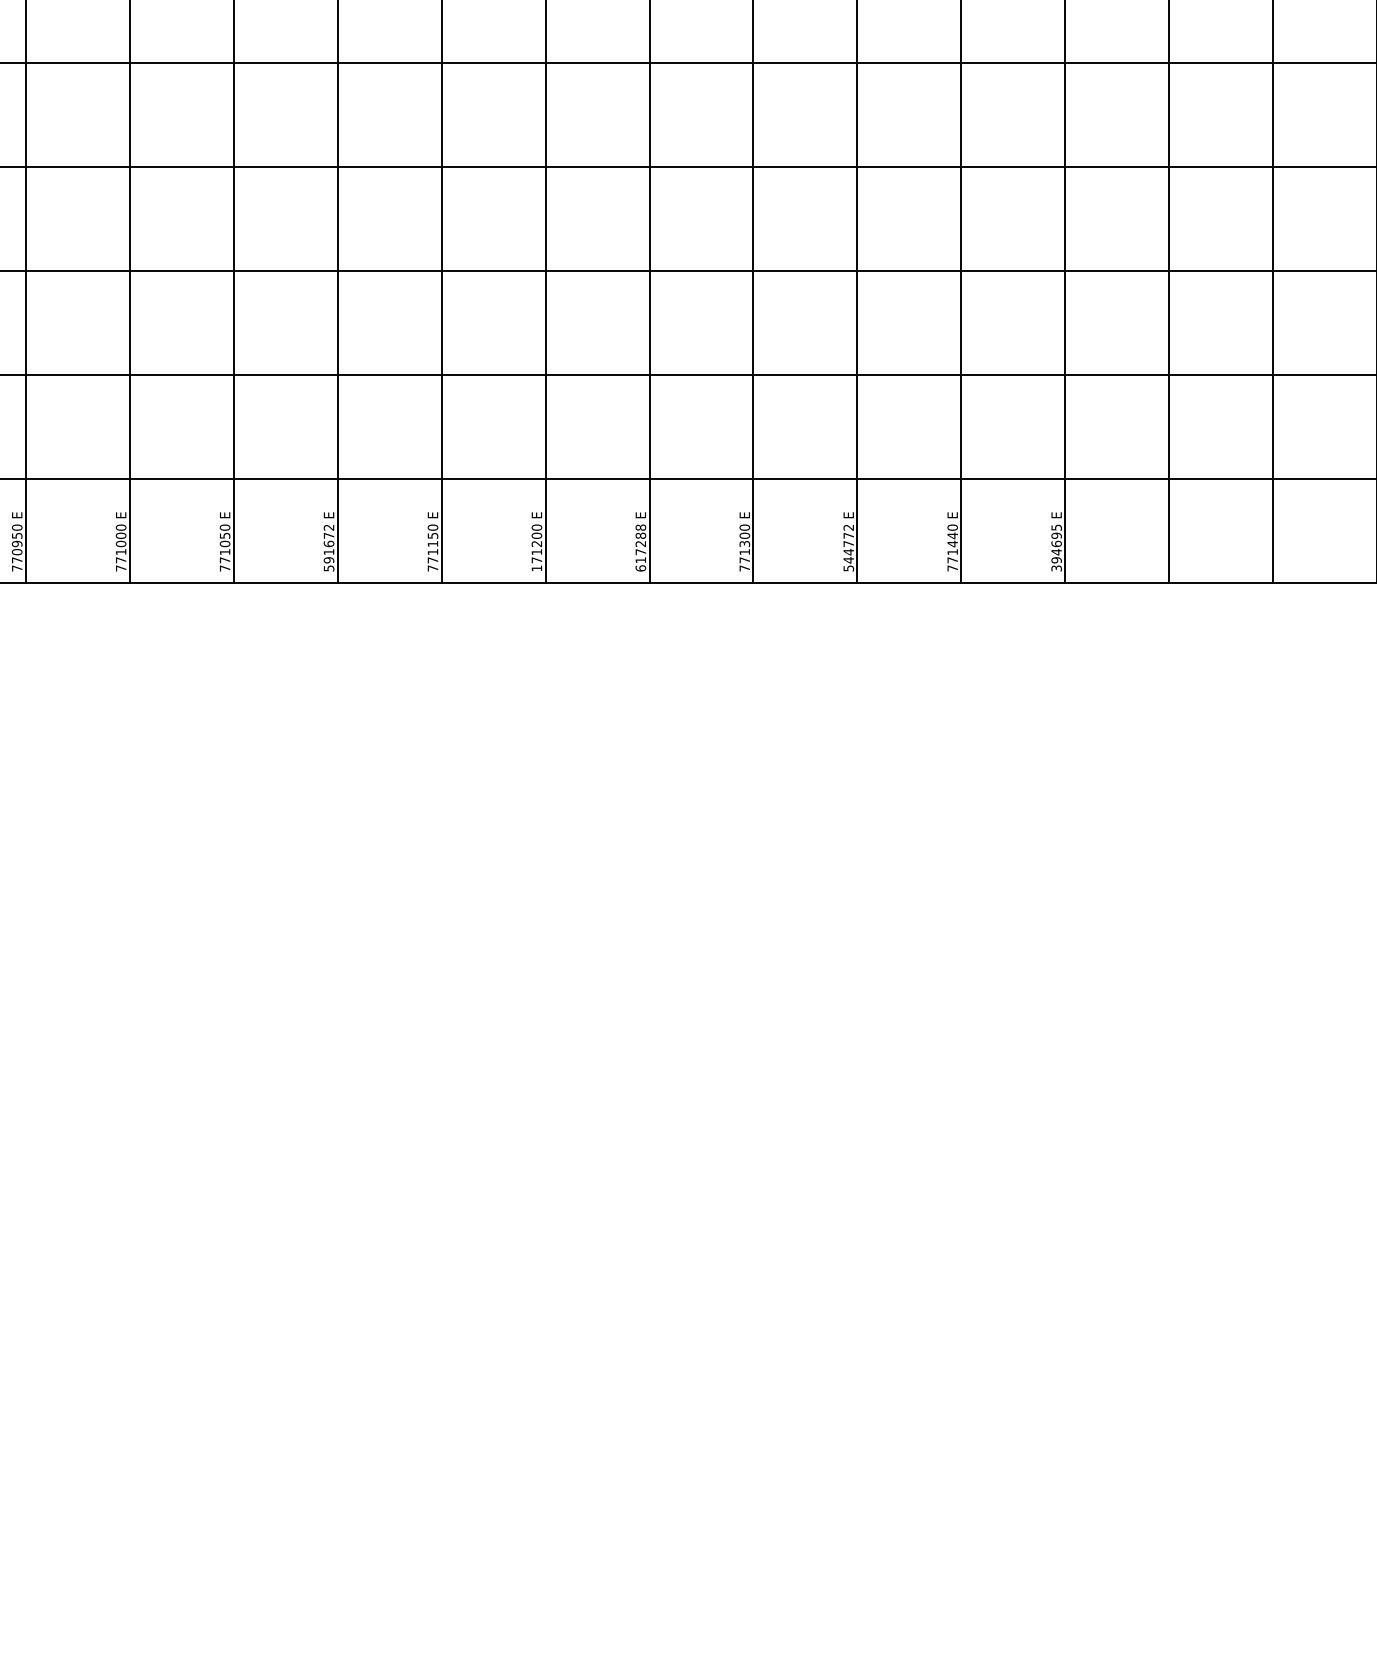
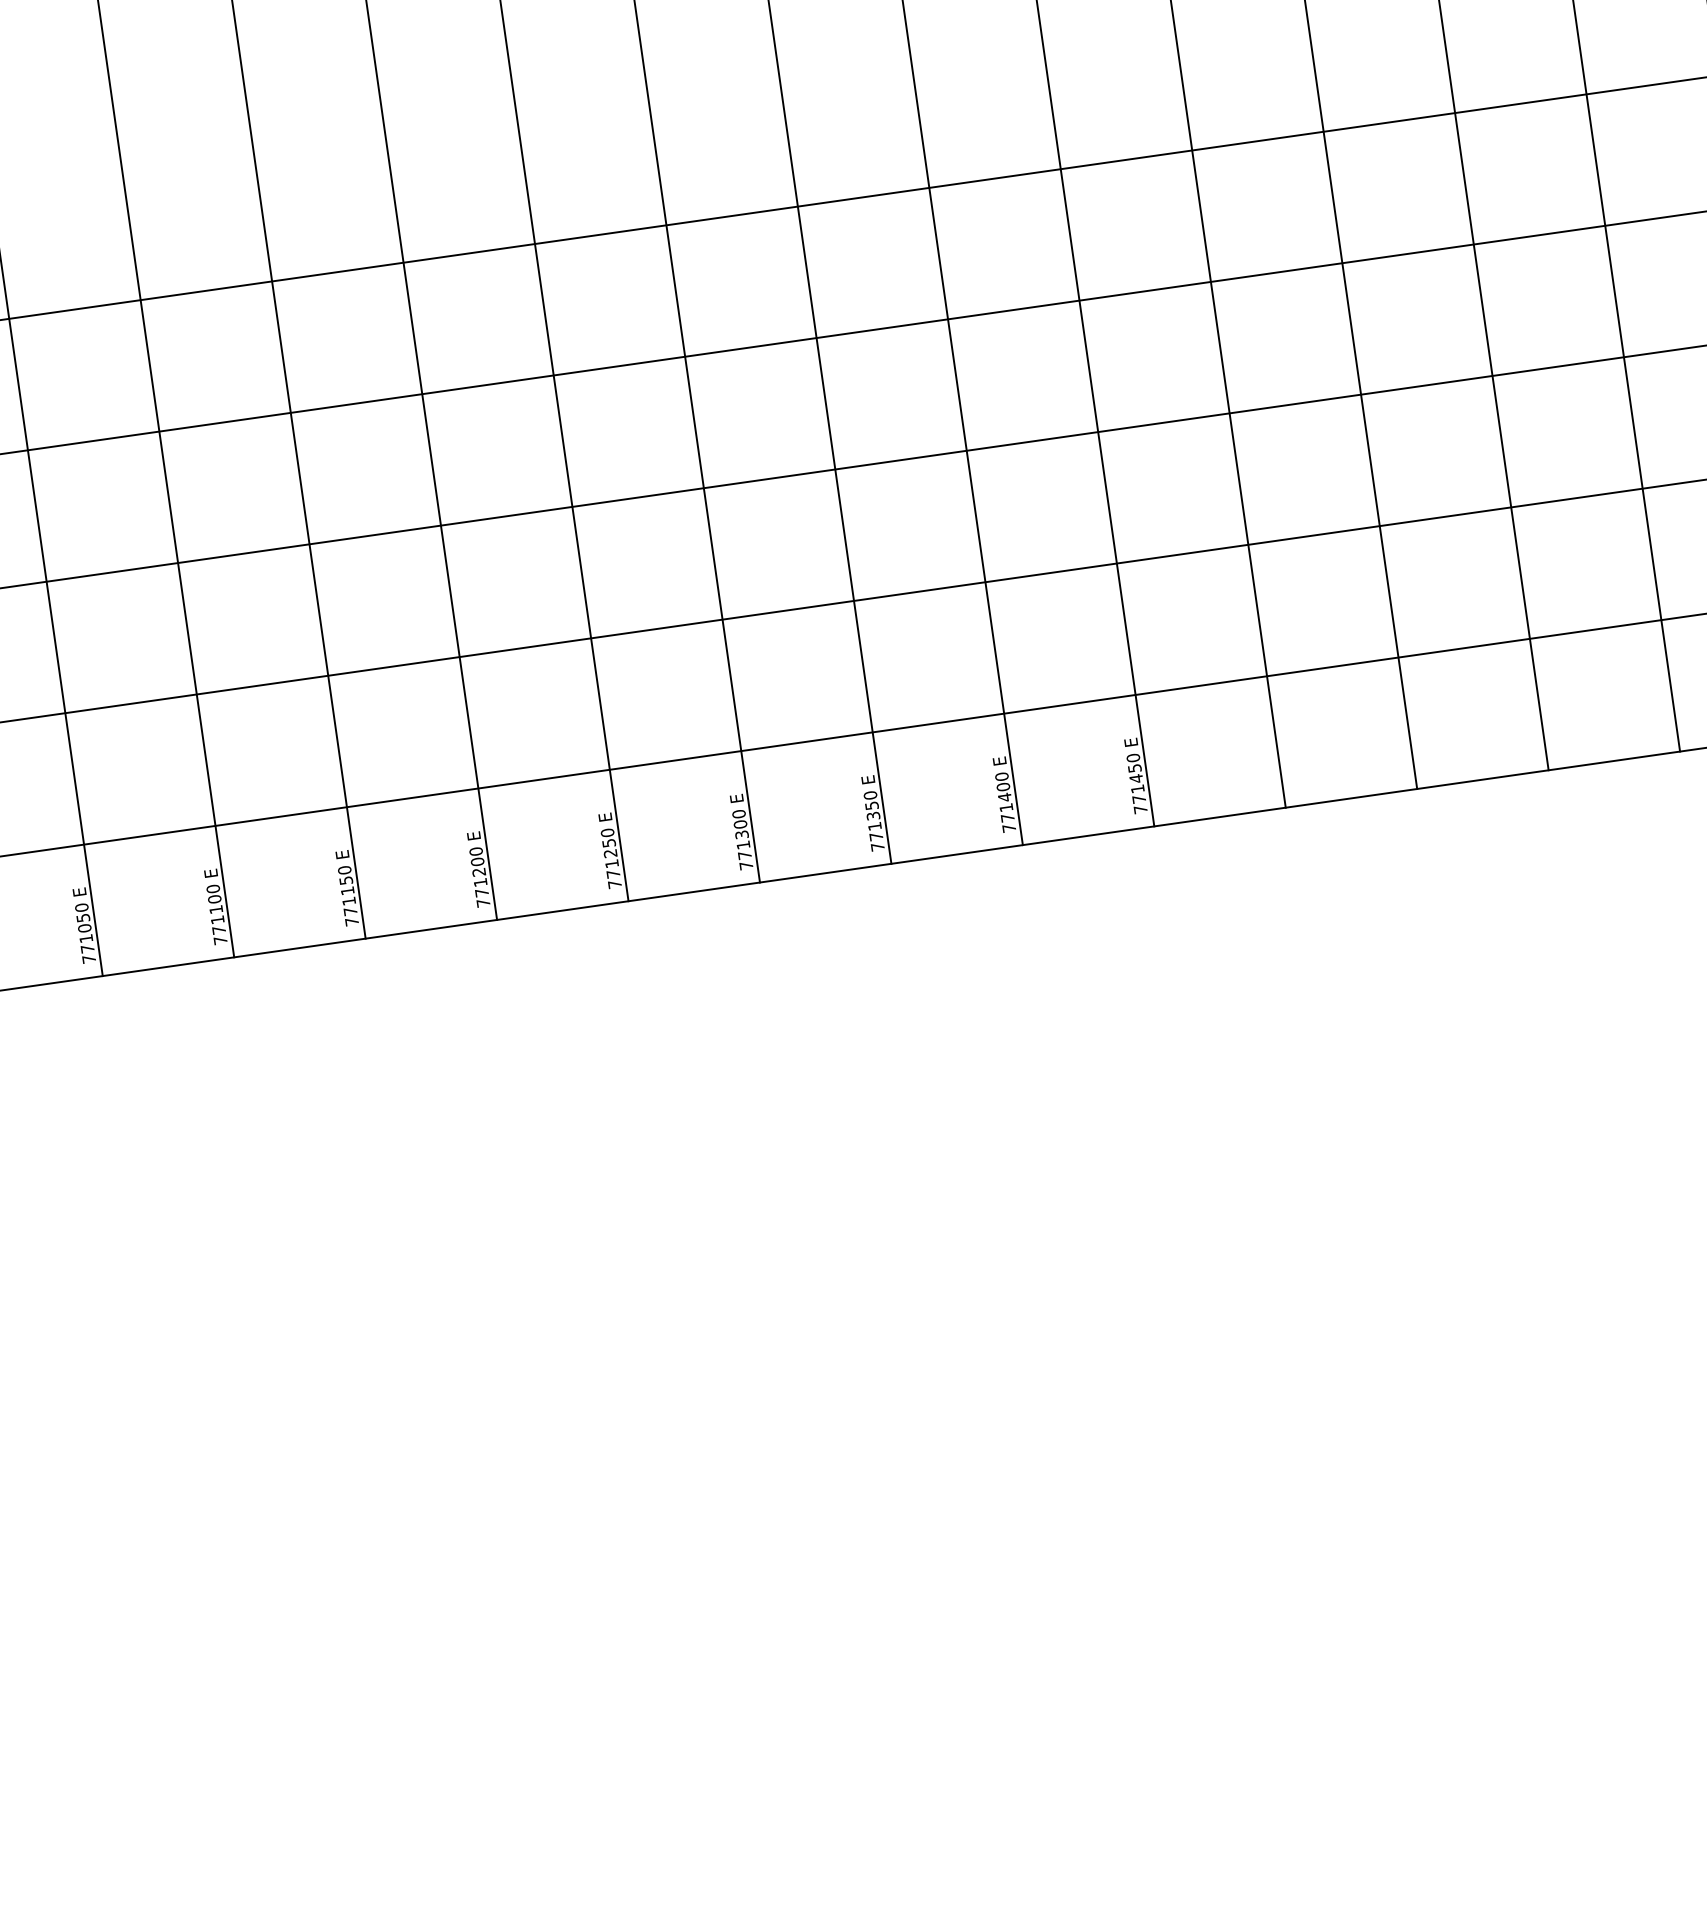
text: (952, 535) -> (1003, 786), 771440 -> 771400
text: (328, 547) -> (216, 914), 591672 -> 771100
text: (640, 547) -> (610, 858), 617288 -> 771250
text: (848, 547) -> (873, 820), 544772 -> 771350
text: (1056, 547) -> (1136, 783), 394695 -> 771450
text: (536, 568) -> (482, 903), 171200 -> 771200

